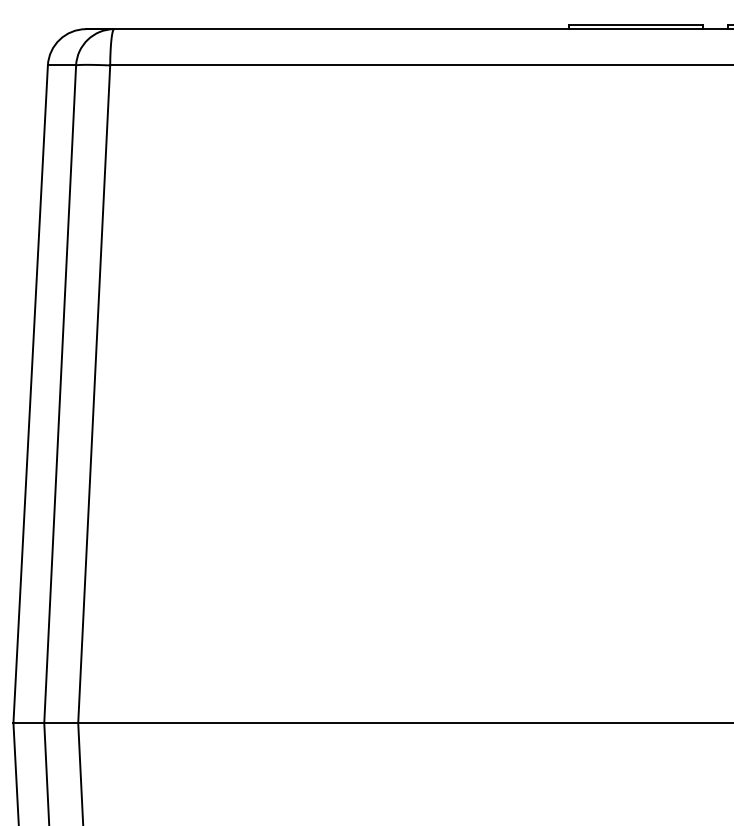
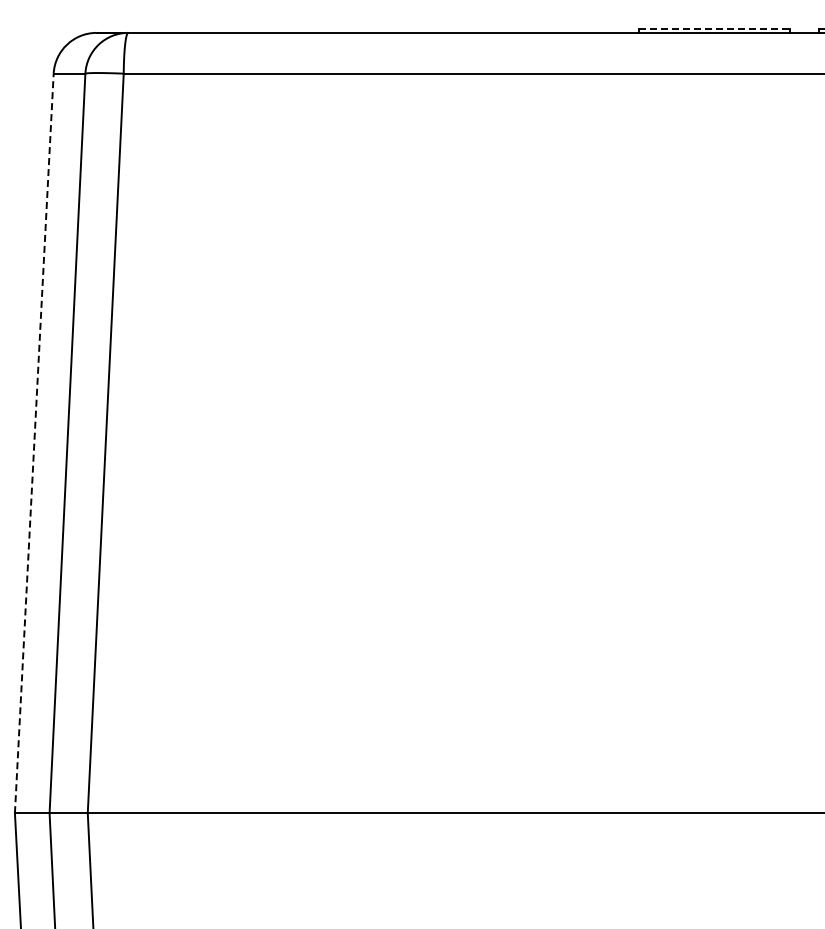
line: (635, 25) -> (714, 28), solid -> dashed
line: (30, 393) -> (34, 442), solid -> dashed

